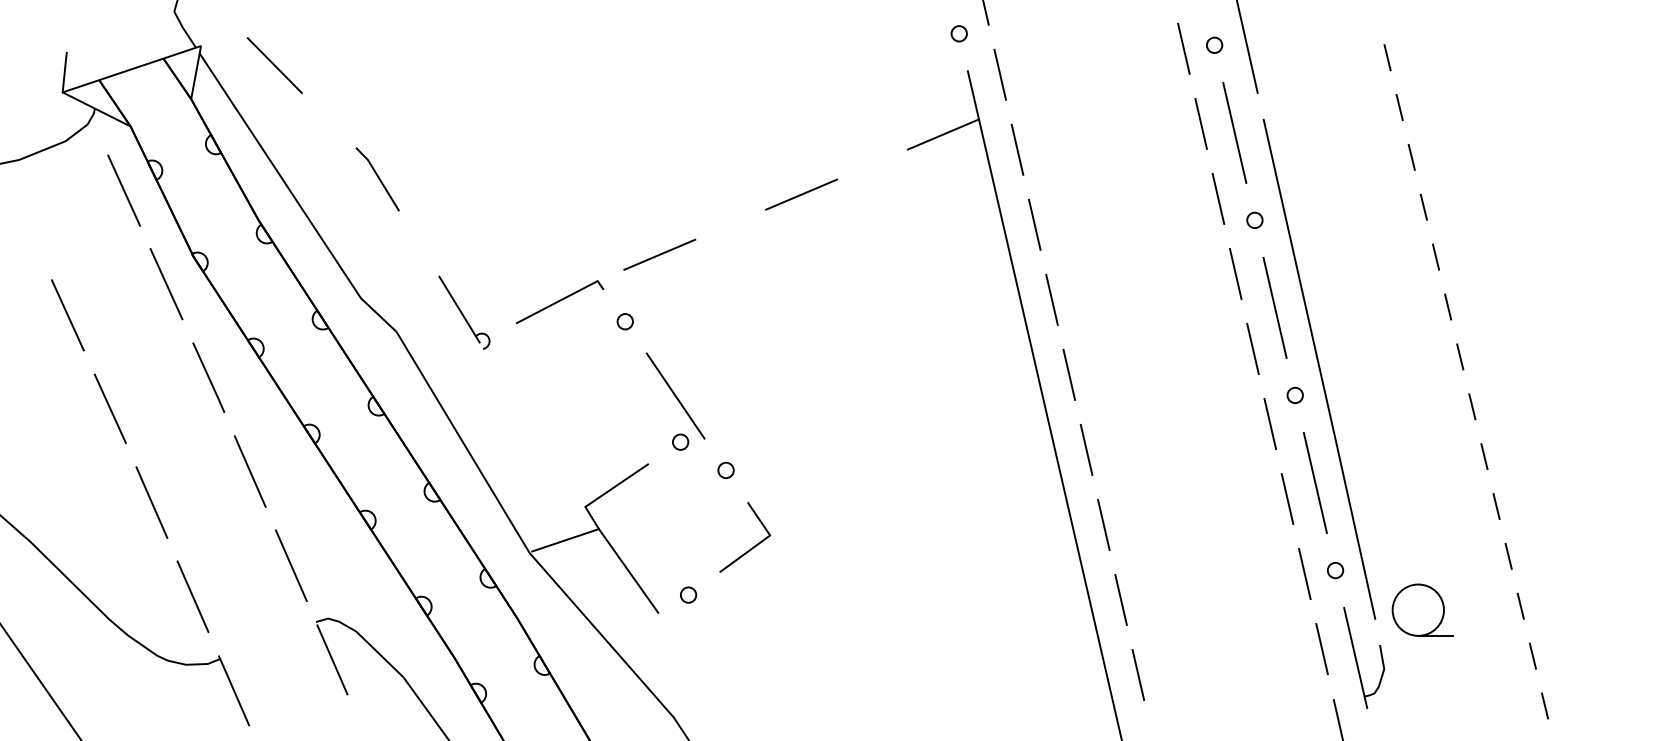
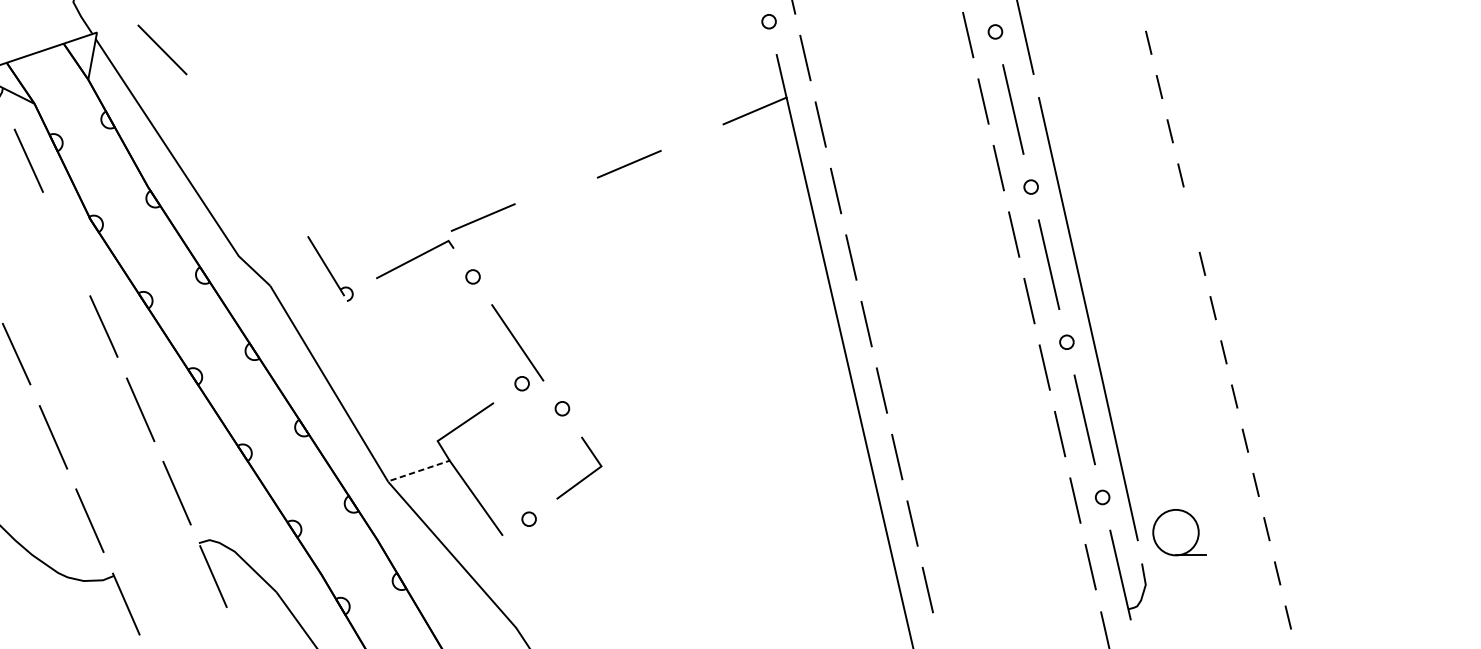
line: (378, 179) -> (254, 150), removed
line: (659, 254) -> (483, 217), moved
line: (1436, 256) -> (1192, 219), removed
line: (166, 284) -> (66, 243), removed
line: (566, 540) -> (420, 470), solid -> dashed

